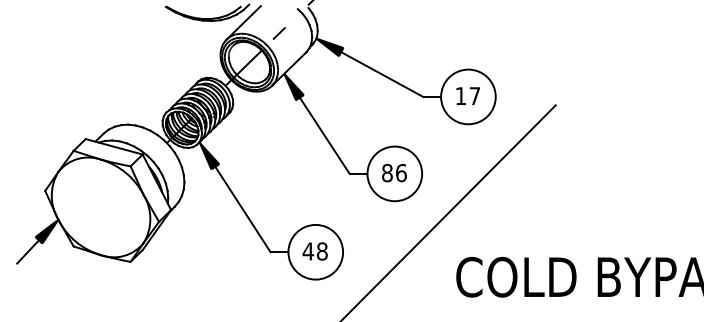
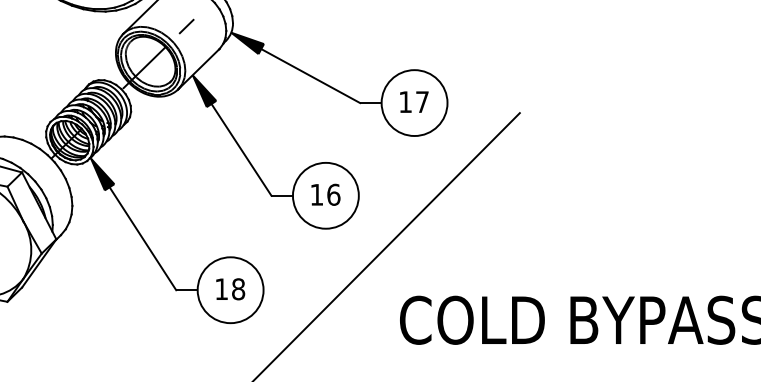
text: (387, 173) -> (317, 195), 86 -> 16
text: (308, 251) -> (221, 289), 48 -> 18

